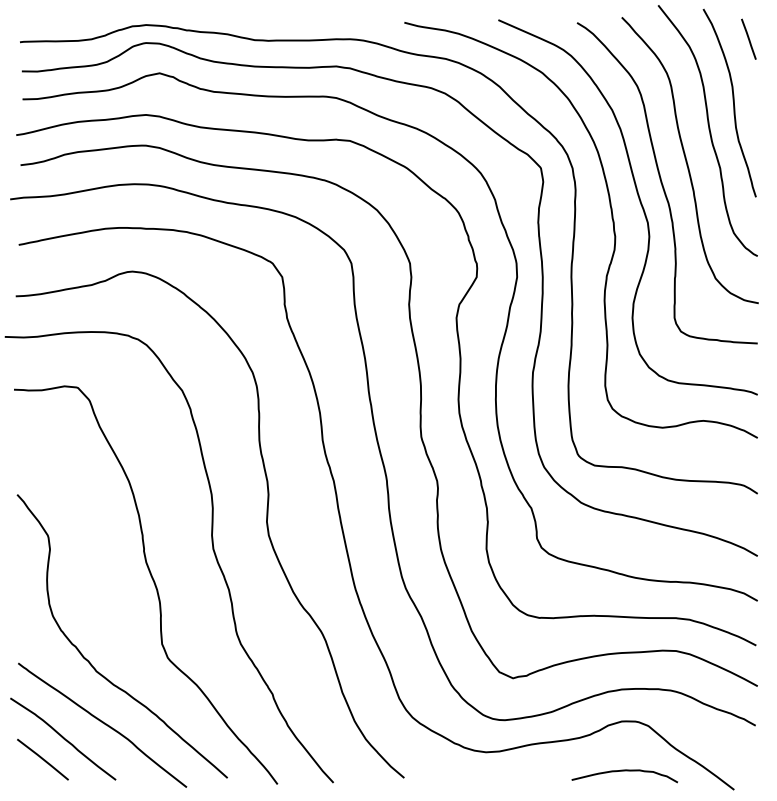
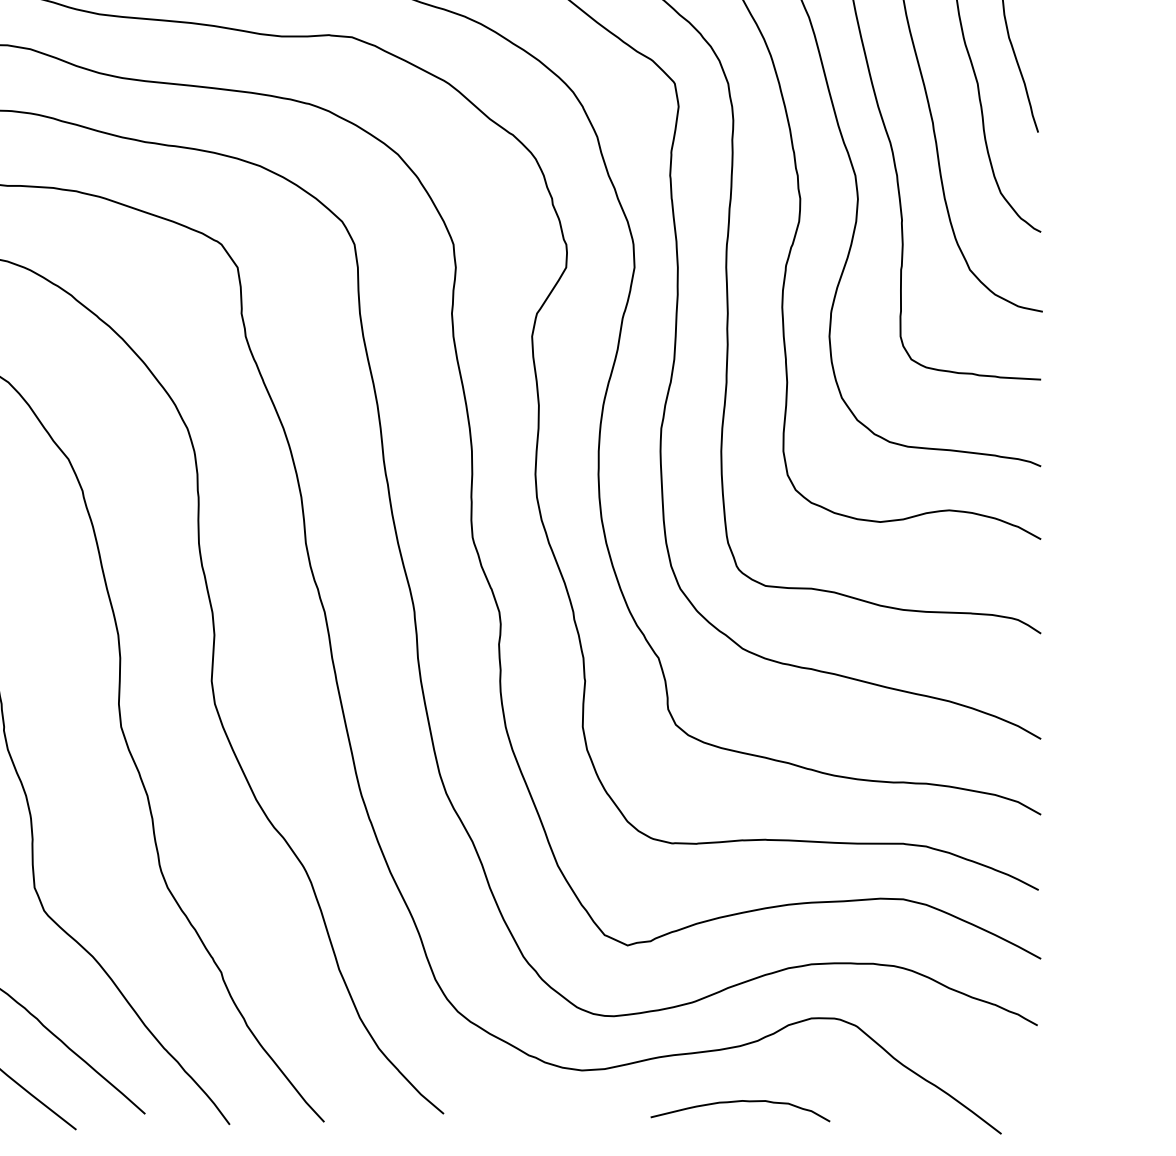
curve: (624, 771) -> (739, 1102), moved

